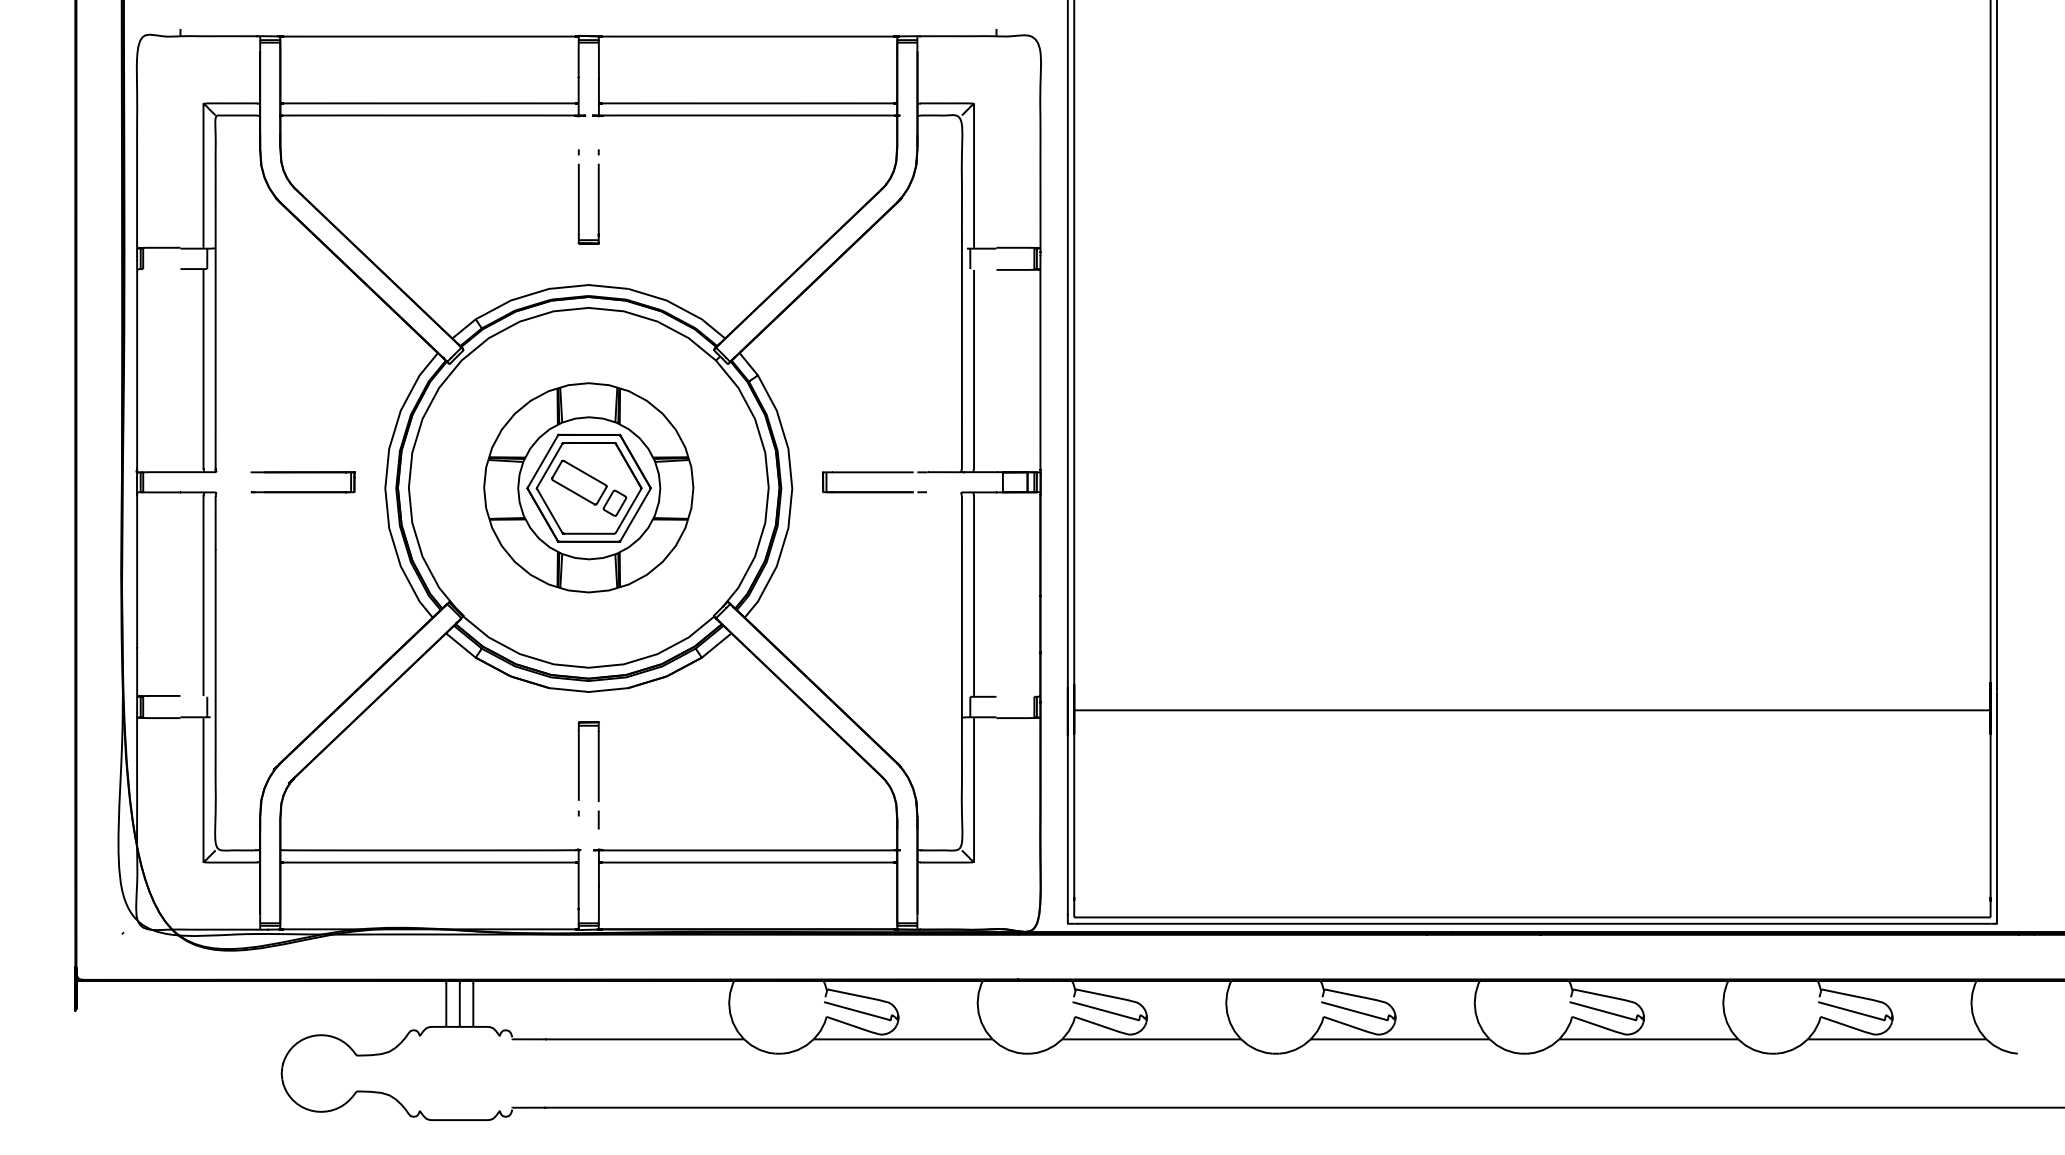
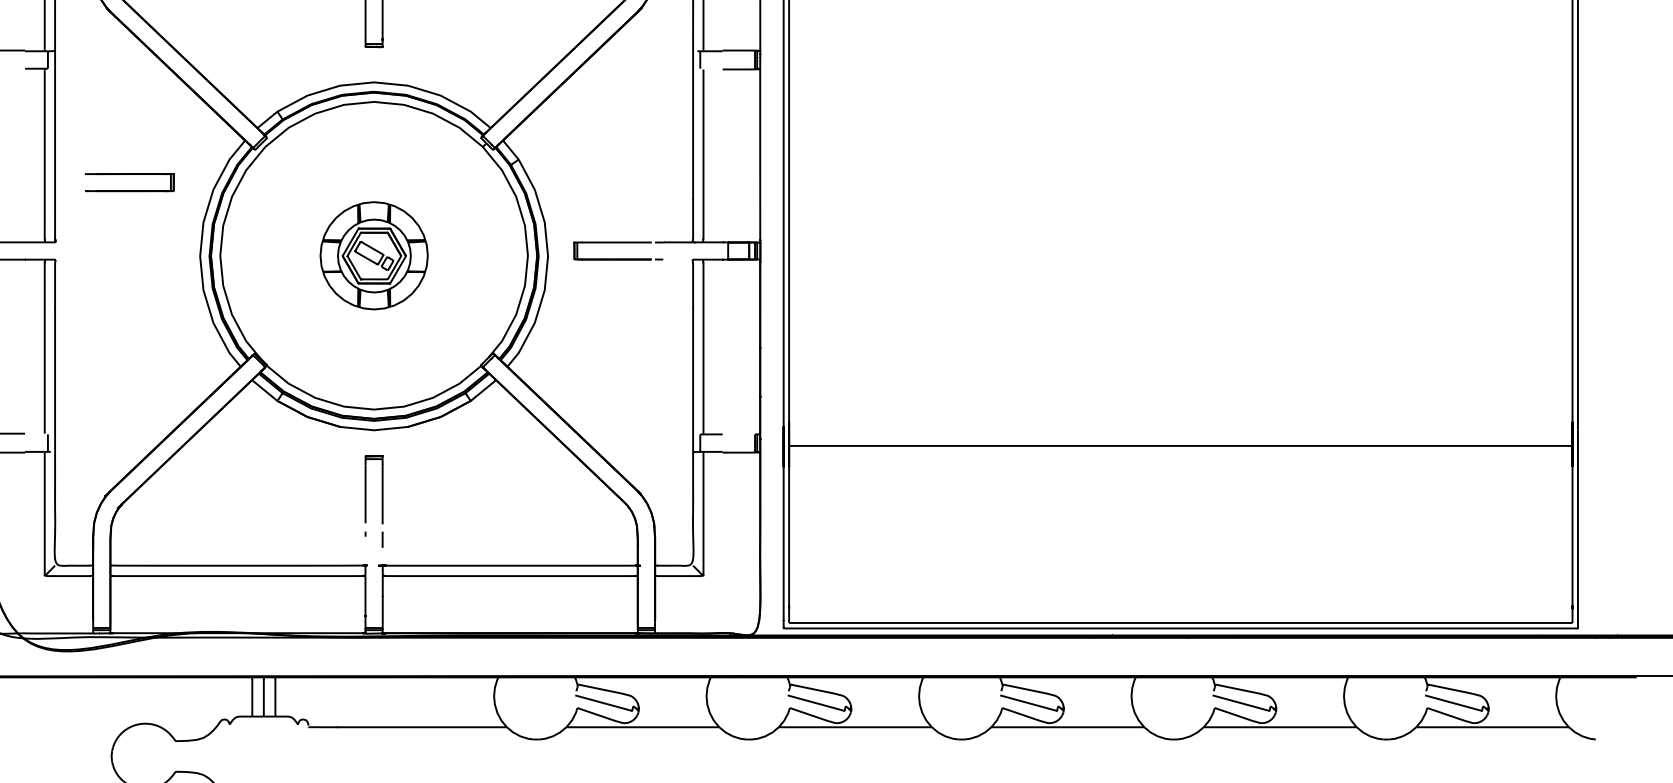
part: (302, 473) -> (129, 175), moved
part: (588, 487) -> (373, 255), size x0.6

